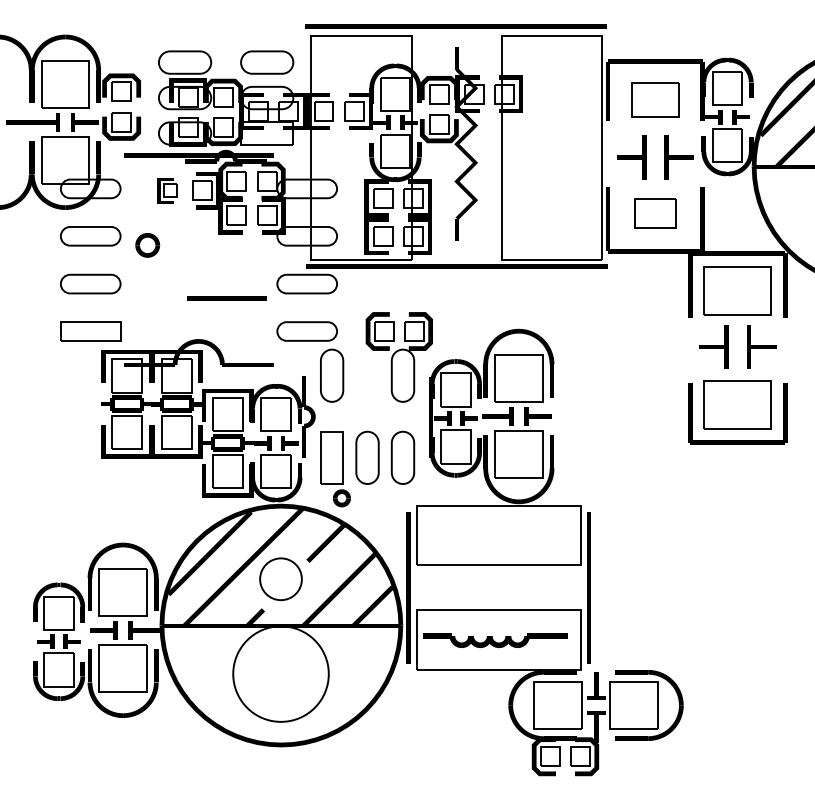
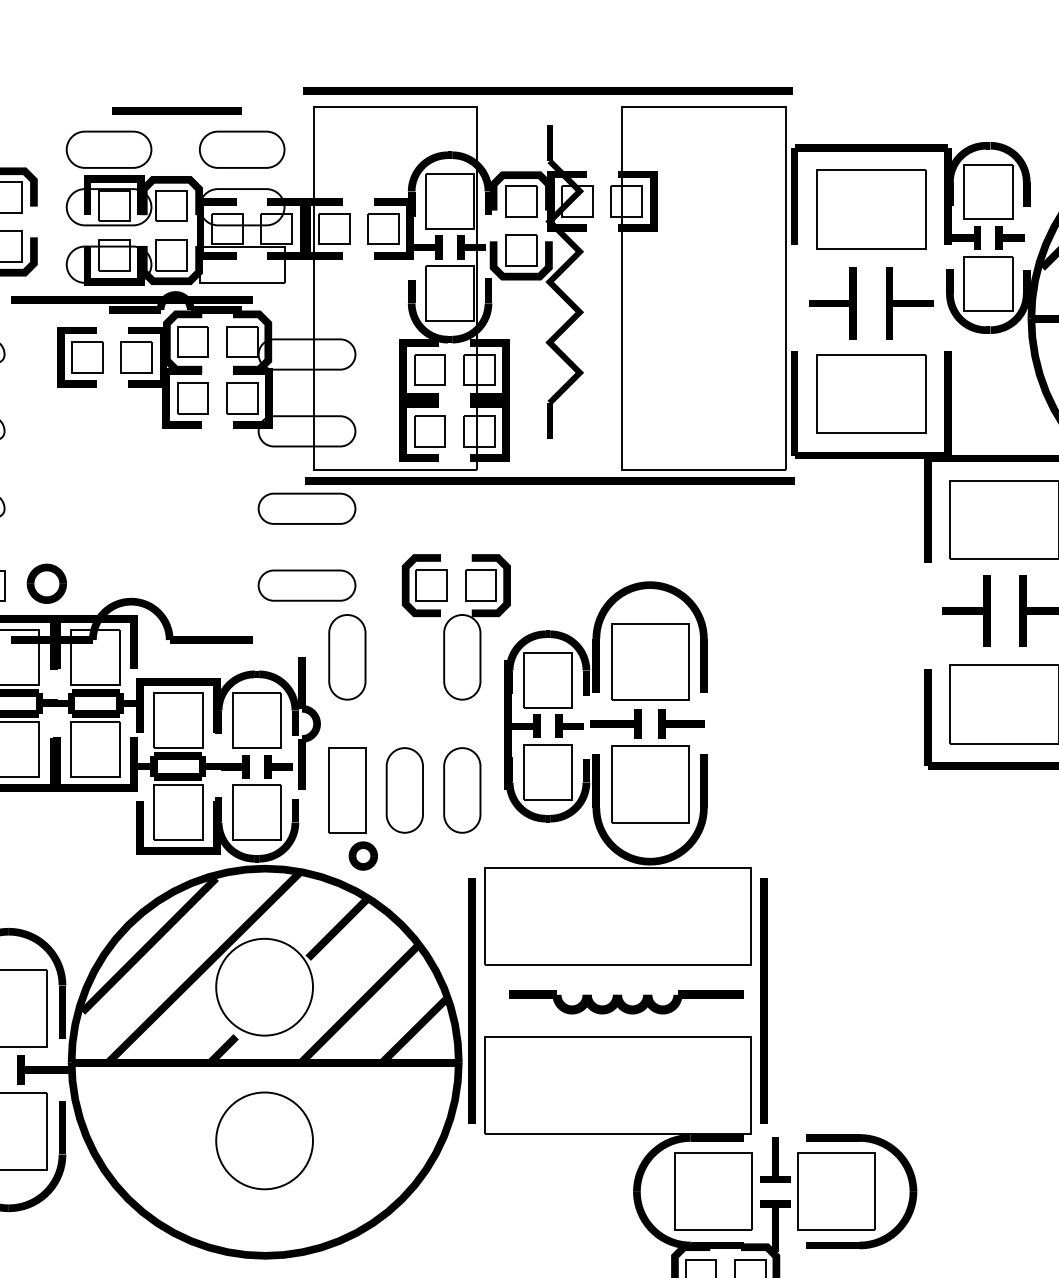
part: (655, 99) -> (871, 209), size x1.43
part: (167, 190) -> (80, 357), size x1.43
part: (655, 213) -> (871, 394), size x1.67
part: (147, 245) -> (46, 583), moved
line: (226, 298) -> (176, 110), moved
circle: (280, 579) -> (263, 987), size x1.43
part: (495, 640) -> (626, 1002), moved
circle: (280, 673) -> (263, 1139), size x0.62

